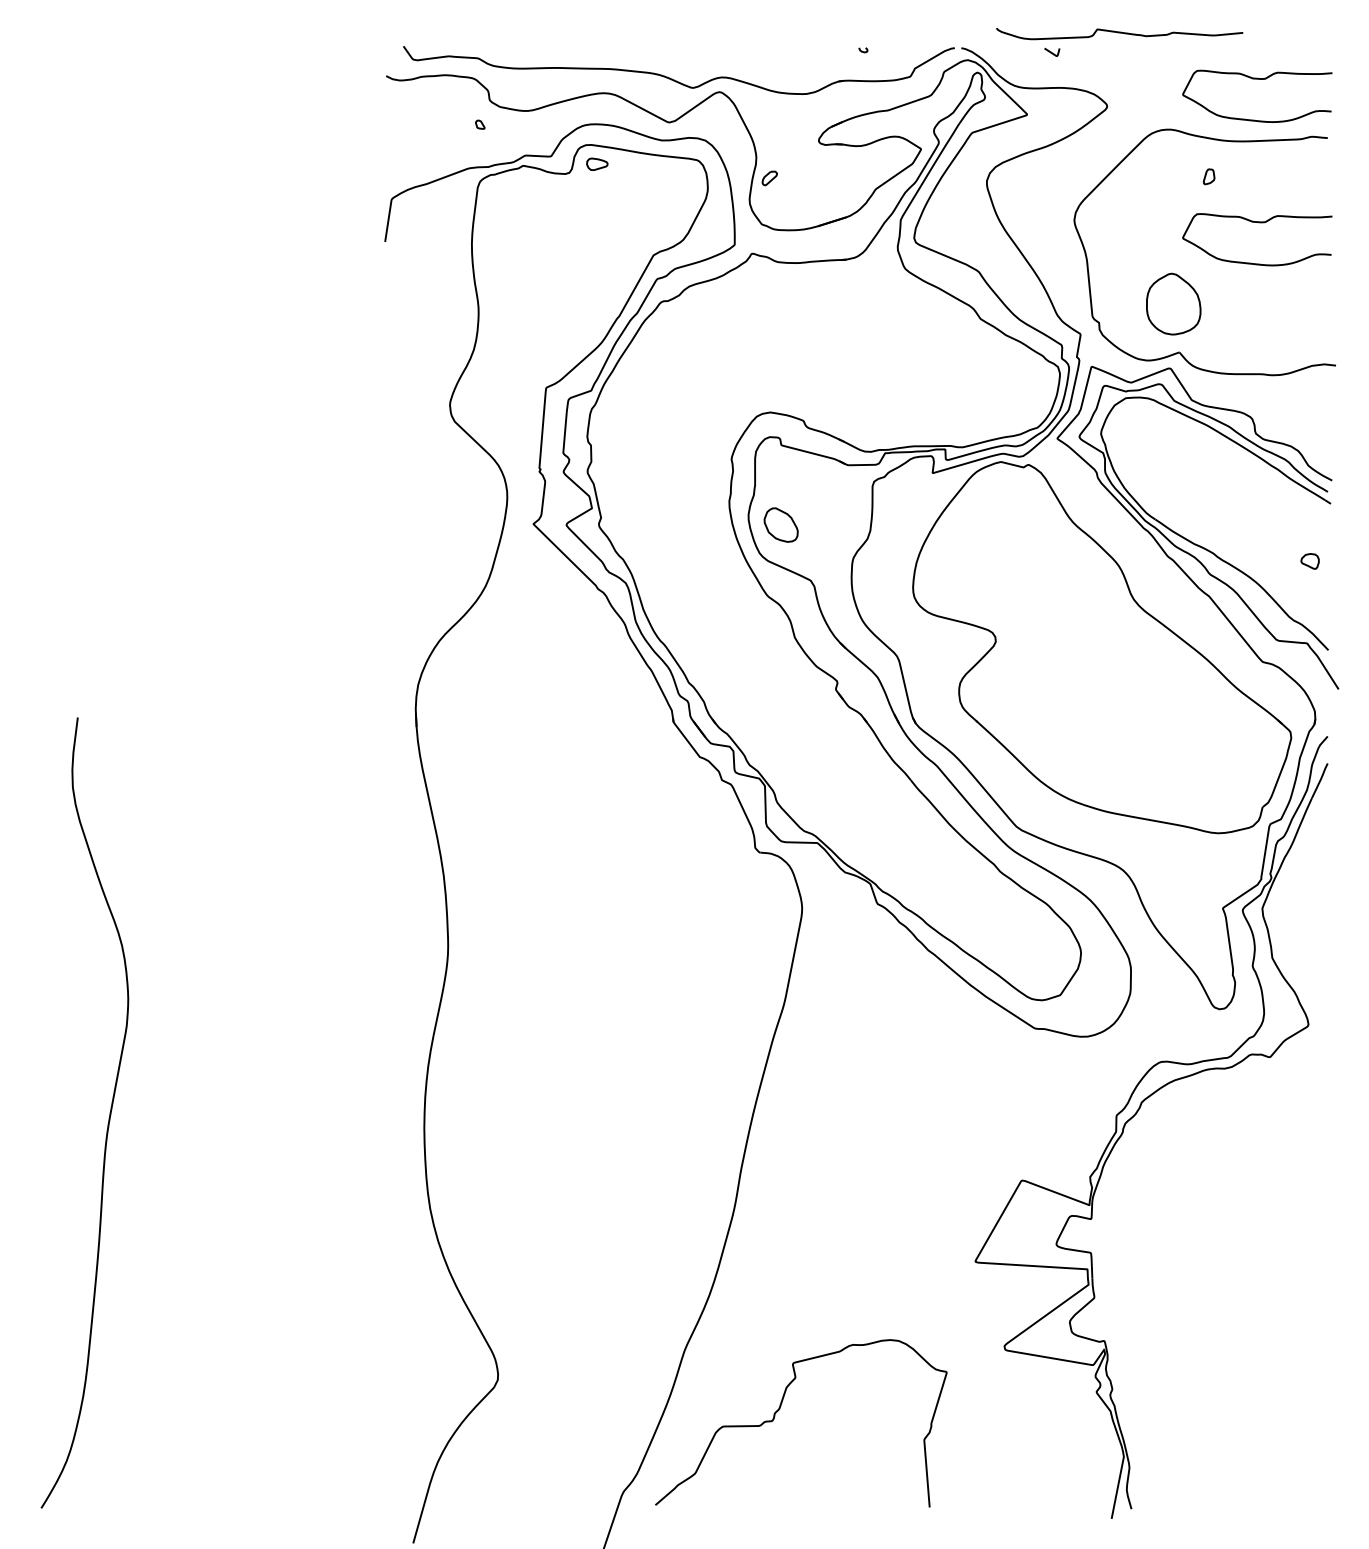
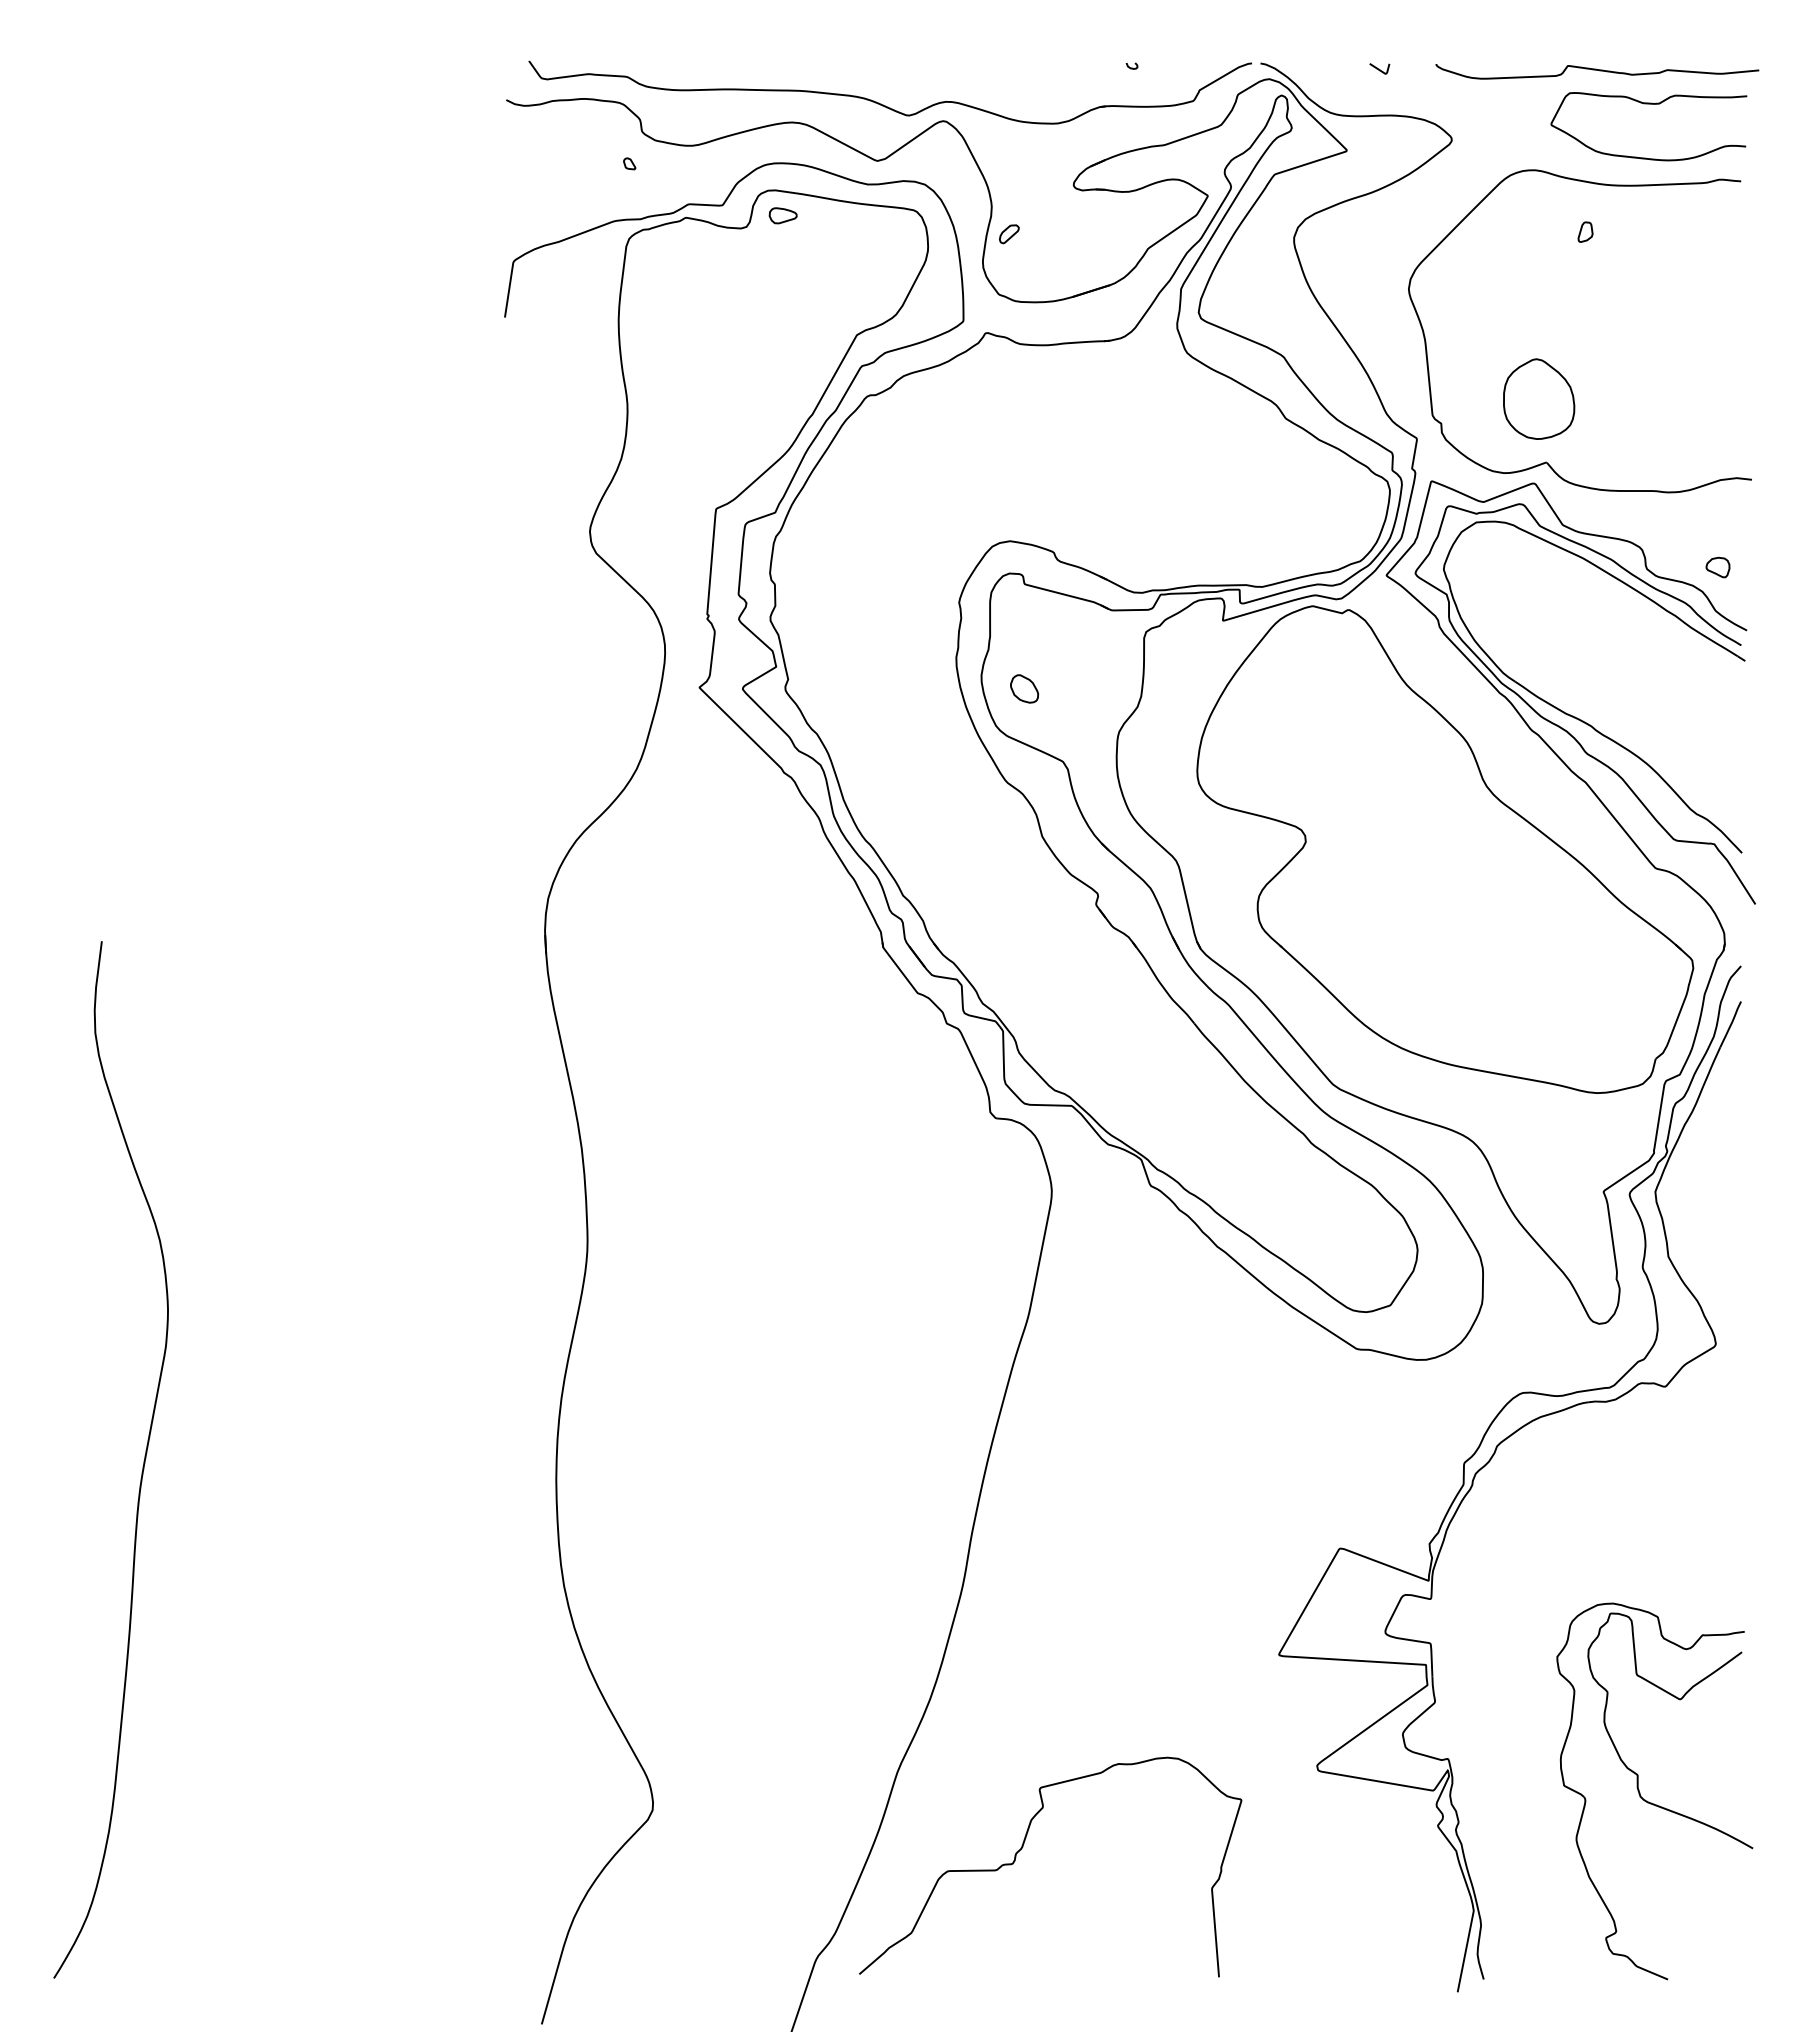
curve: (1119, 32) -> (1597, 70), moved
curve: (1257, 222) -> (1648, 292), removed
part: (781, 524) -> (1024, 688), size x0.62
part: (1309, 561) -> (1717, 567), moved
part: (1259, 1374) -> (1651, 1802), added

